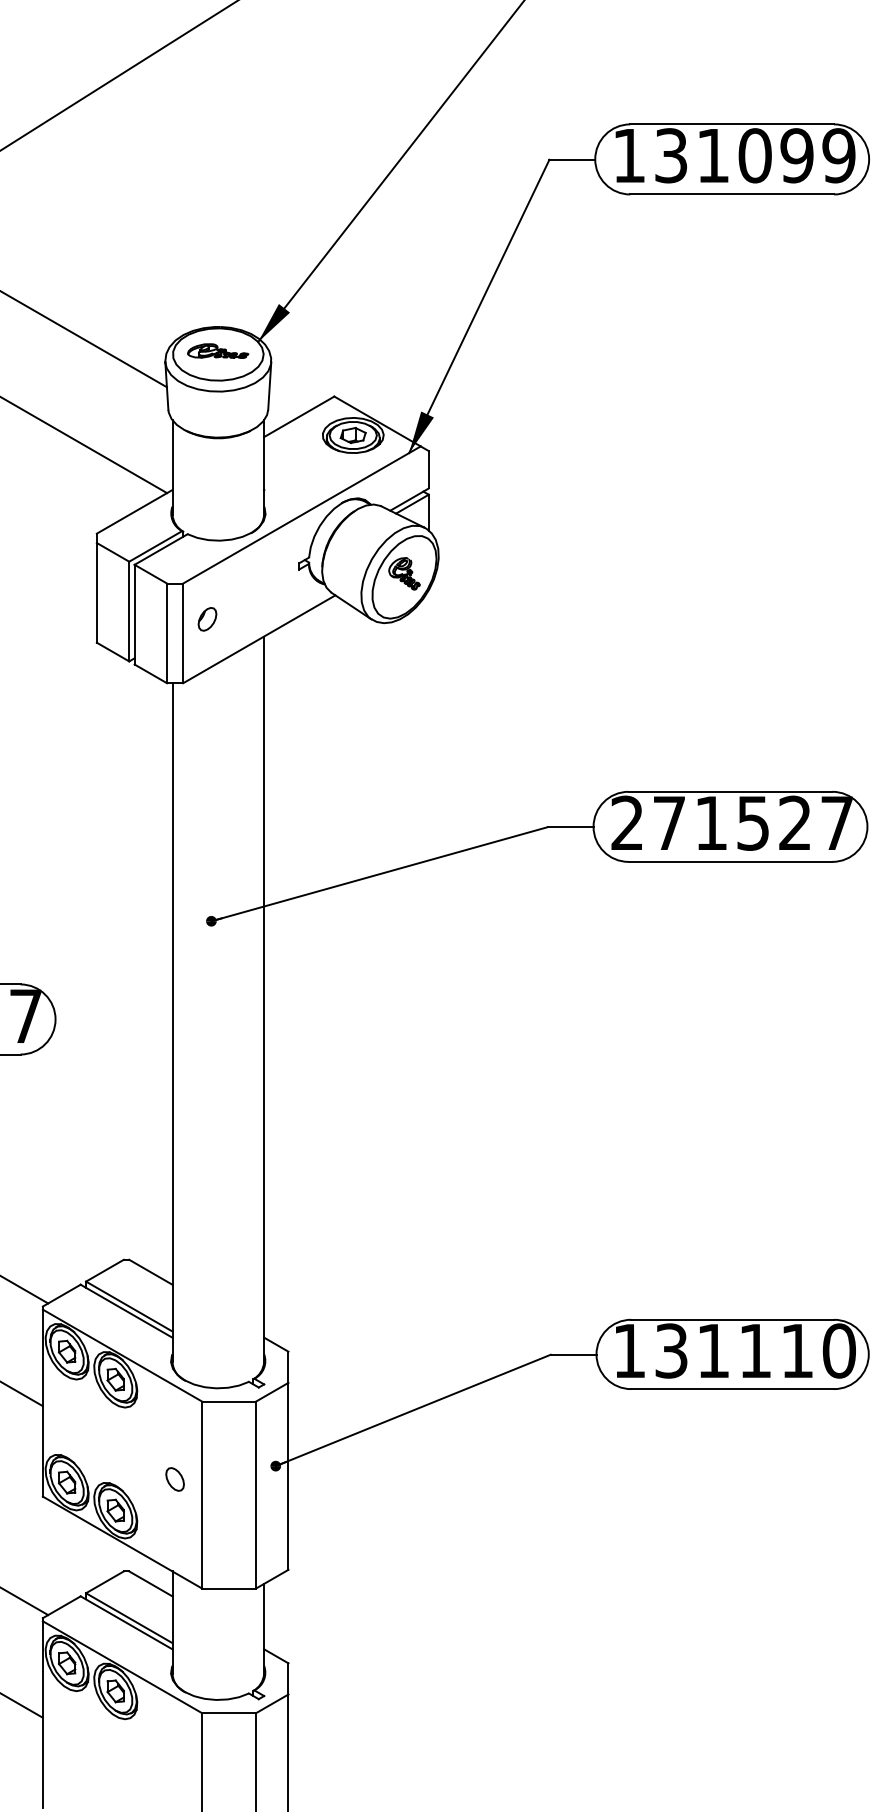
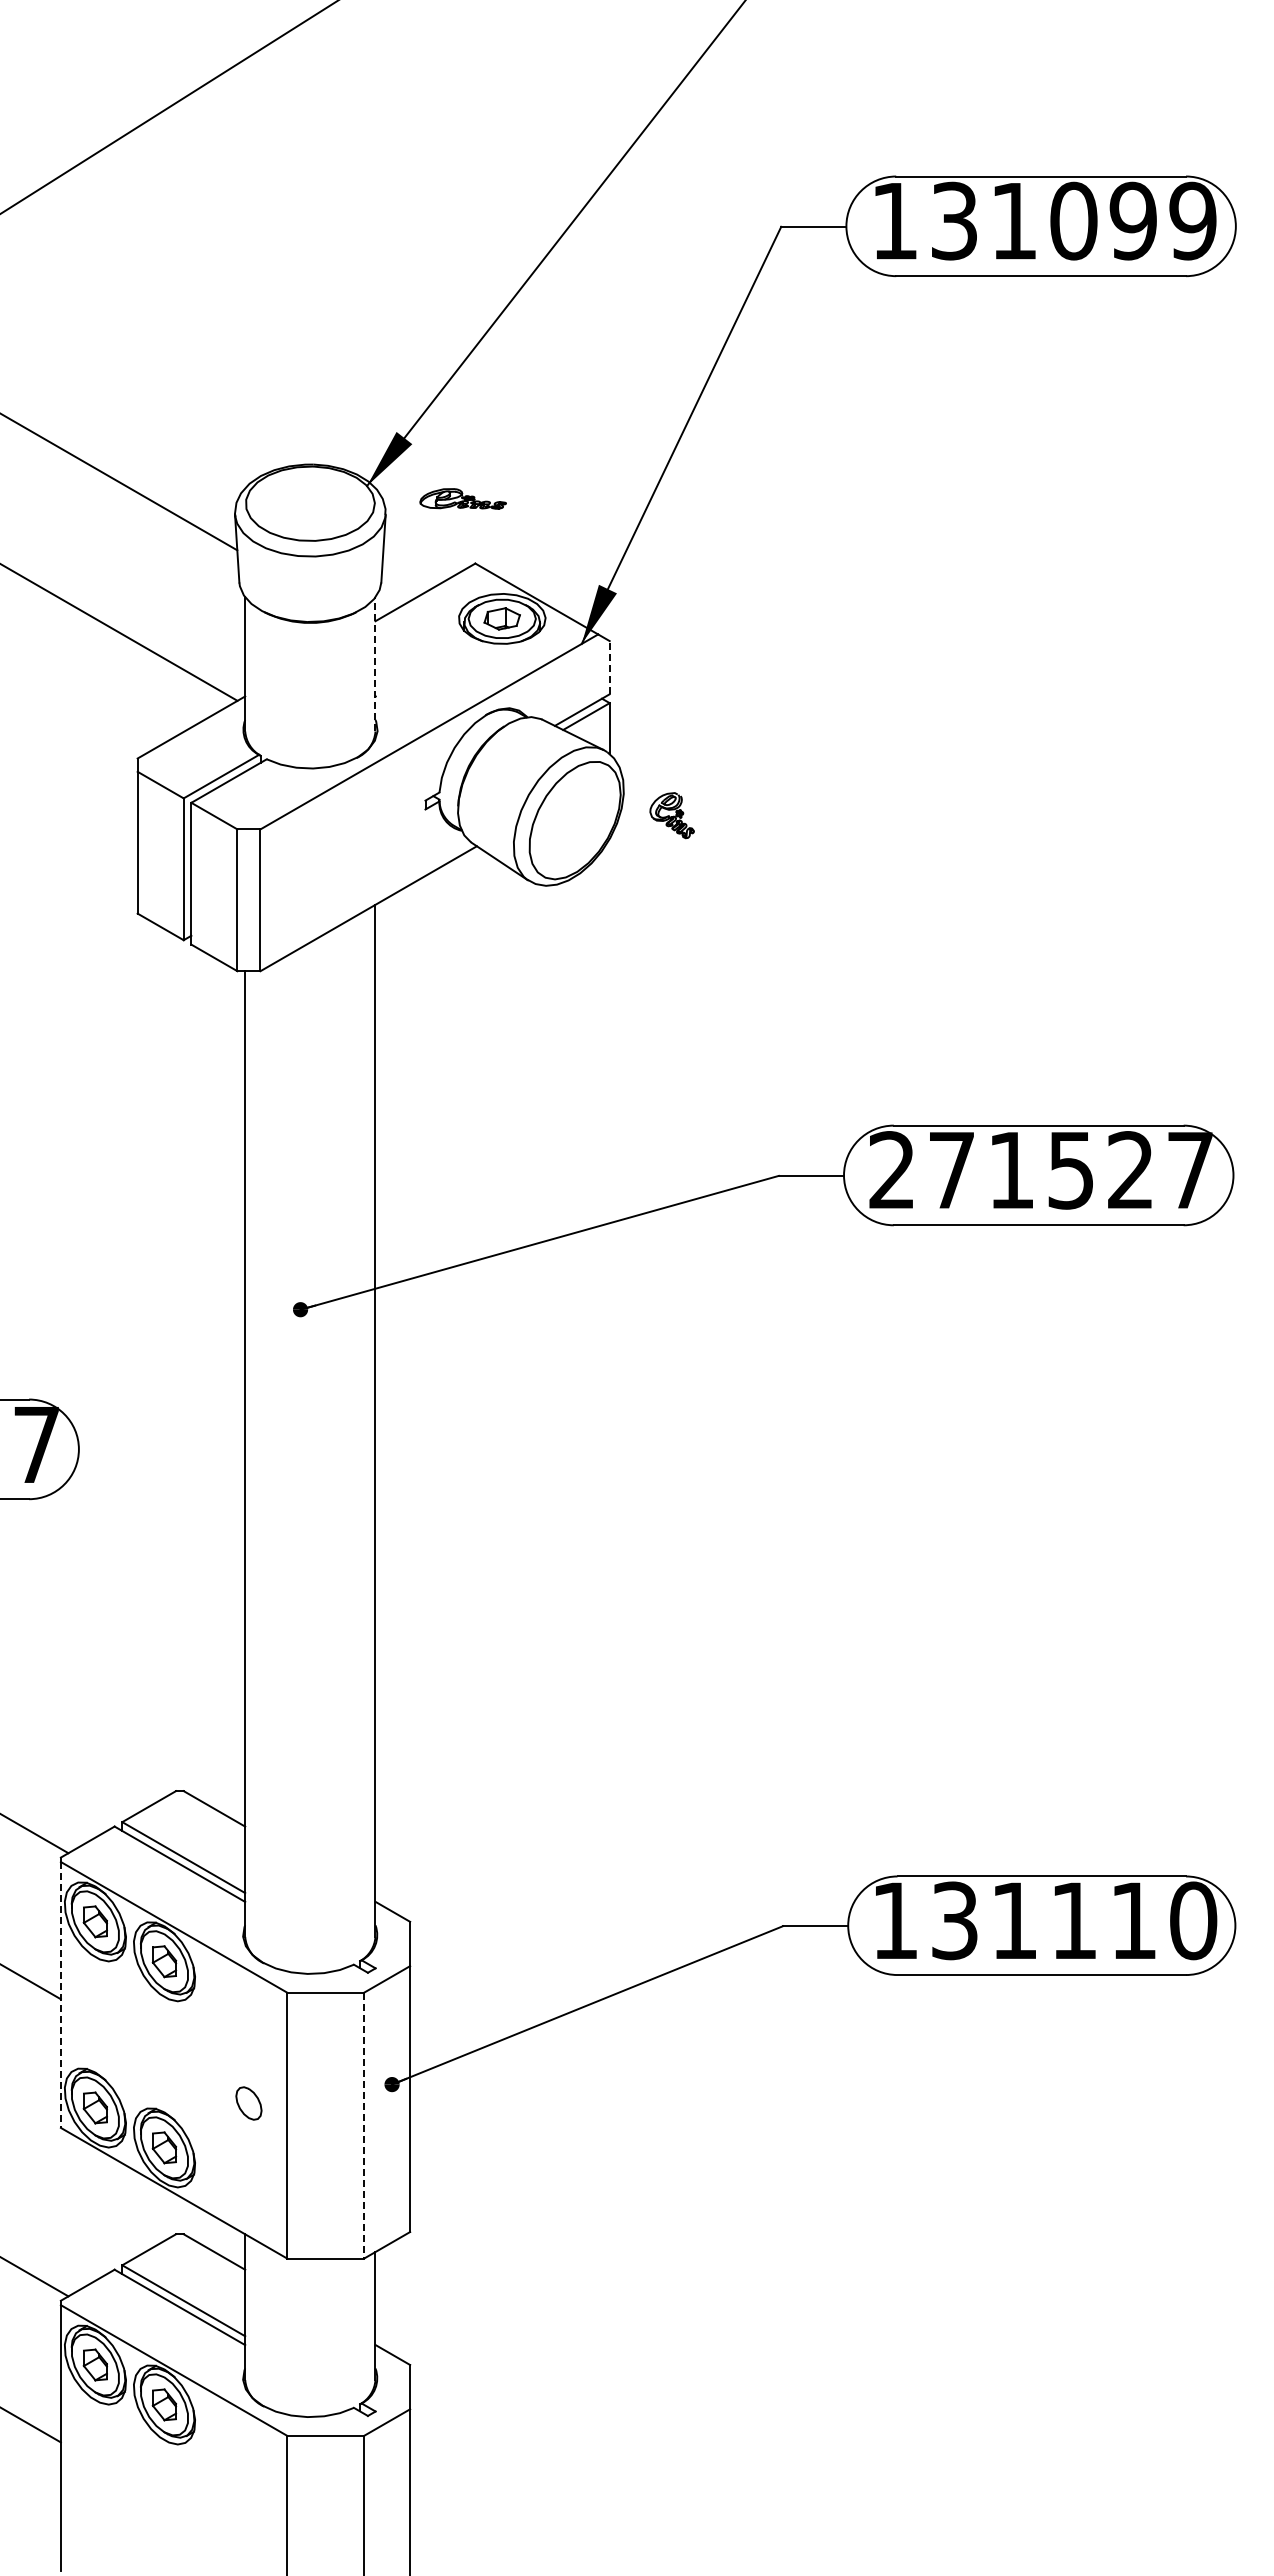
part: (217, 350) -> (462, 498), moved
line: (264, 466) -> (375, 663), solid -> dashed
line: (428, 469) -> (609, 667), solid -> dashed
part: (404, 573) -> (671, 815), moved
part: (207, 619) -> (294, 880), removed
line: (42, 1402) -> (60, 1994), solid -> dashed
line: (256, 1494) -> (364, 2125), solid -> dashed

